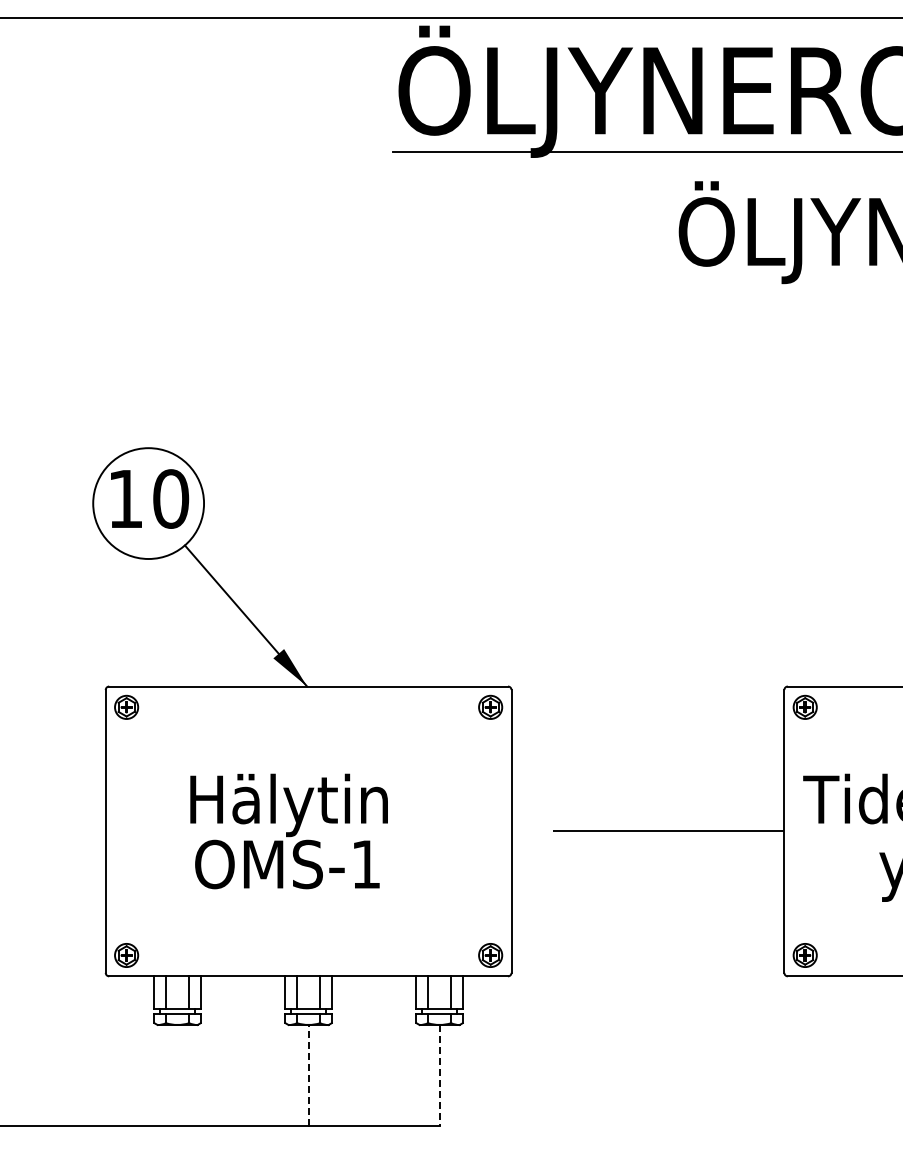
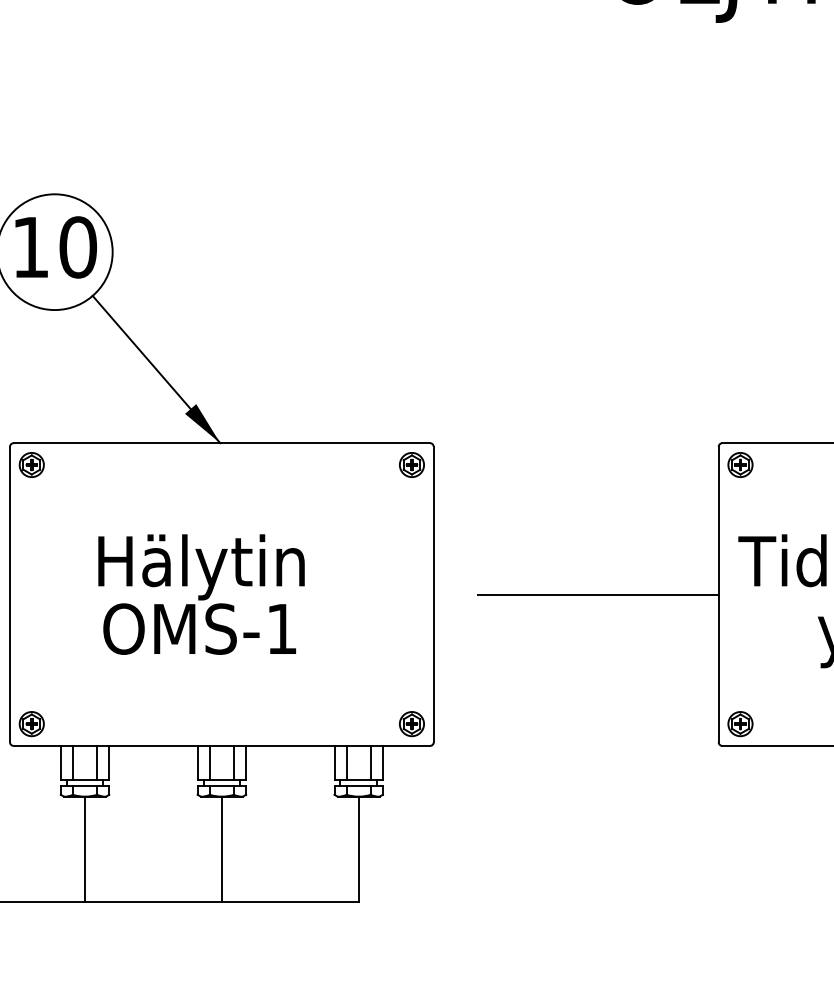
line: (177, 1074) -> (84, 848), added
line: (308, 1074) -> (221, 848), dashed -> solid
line: (439, 1075) -> (358, 849), dashed -> solid

